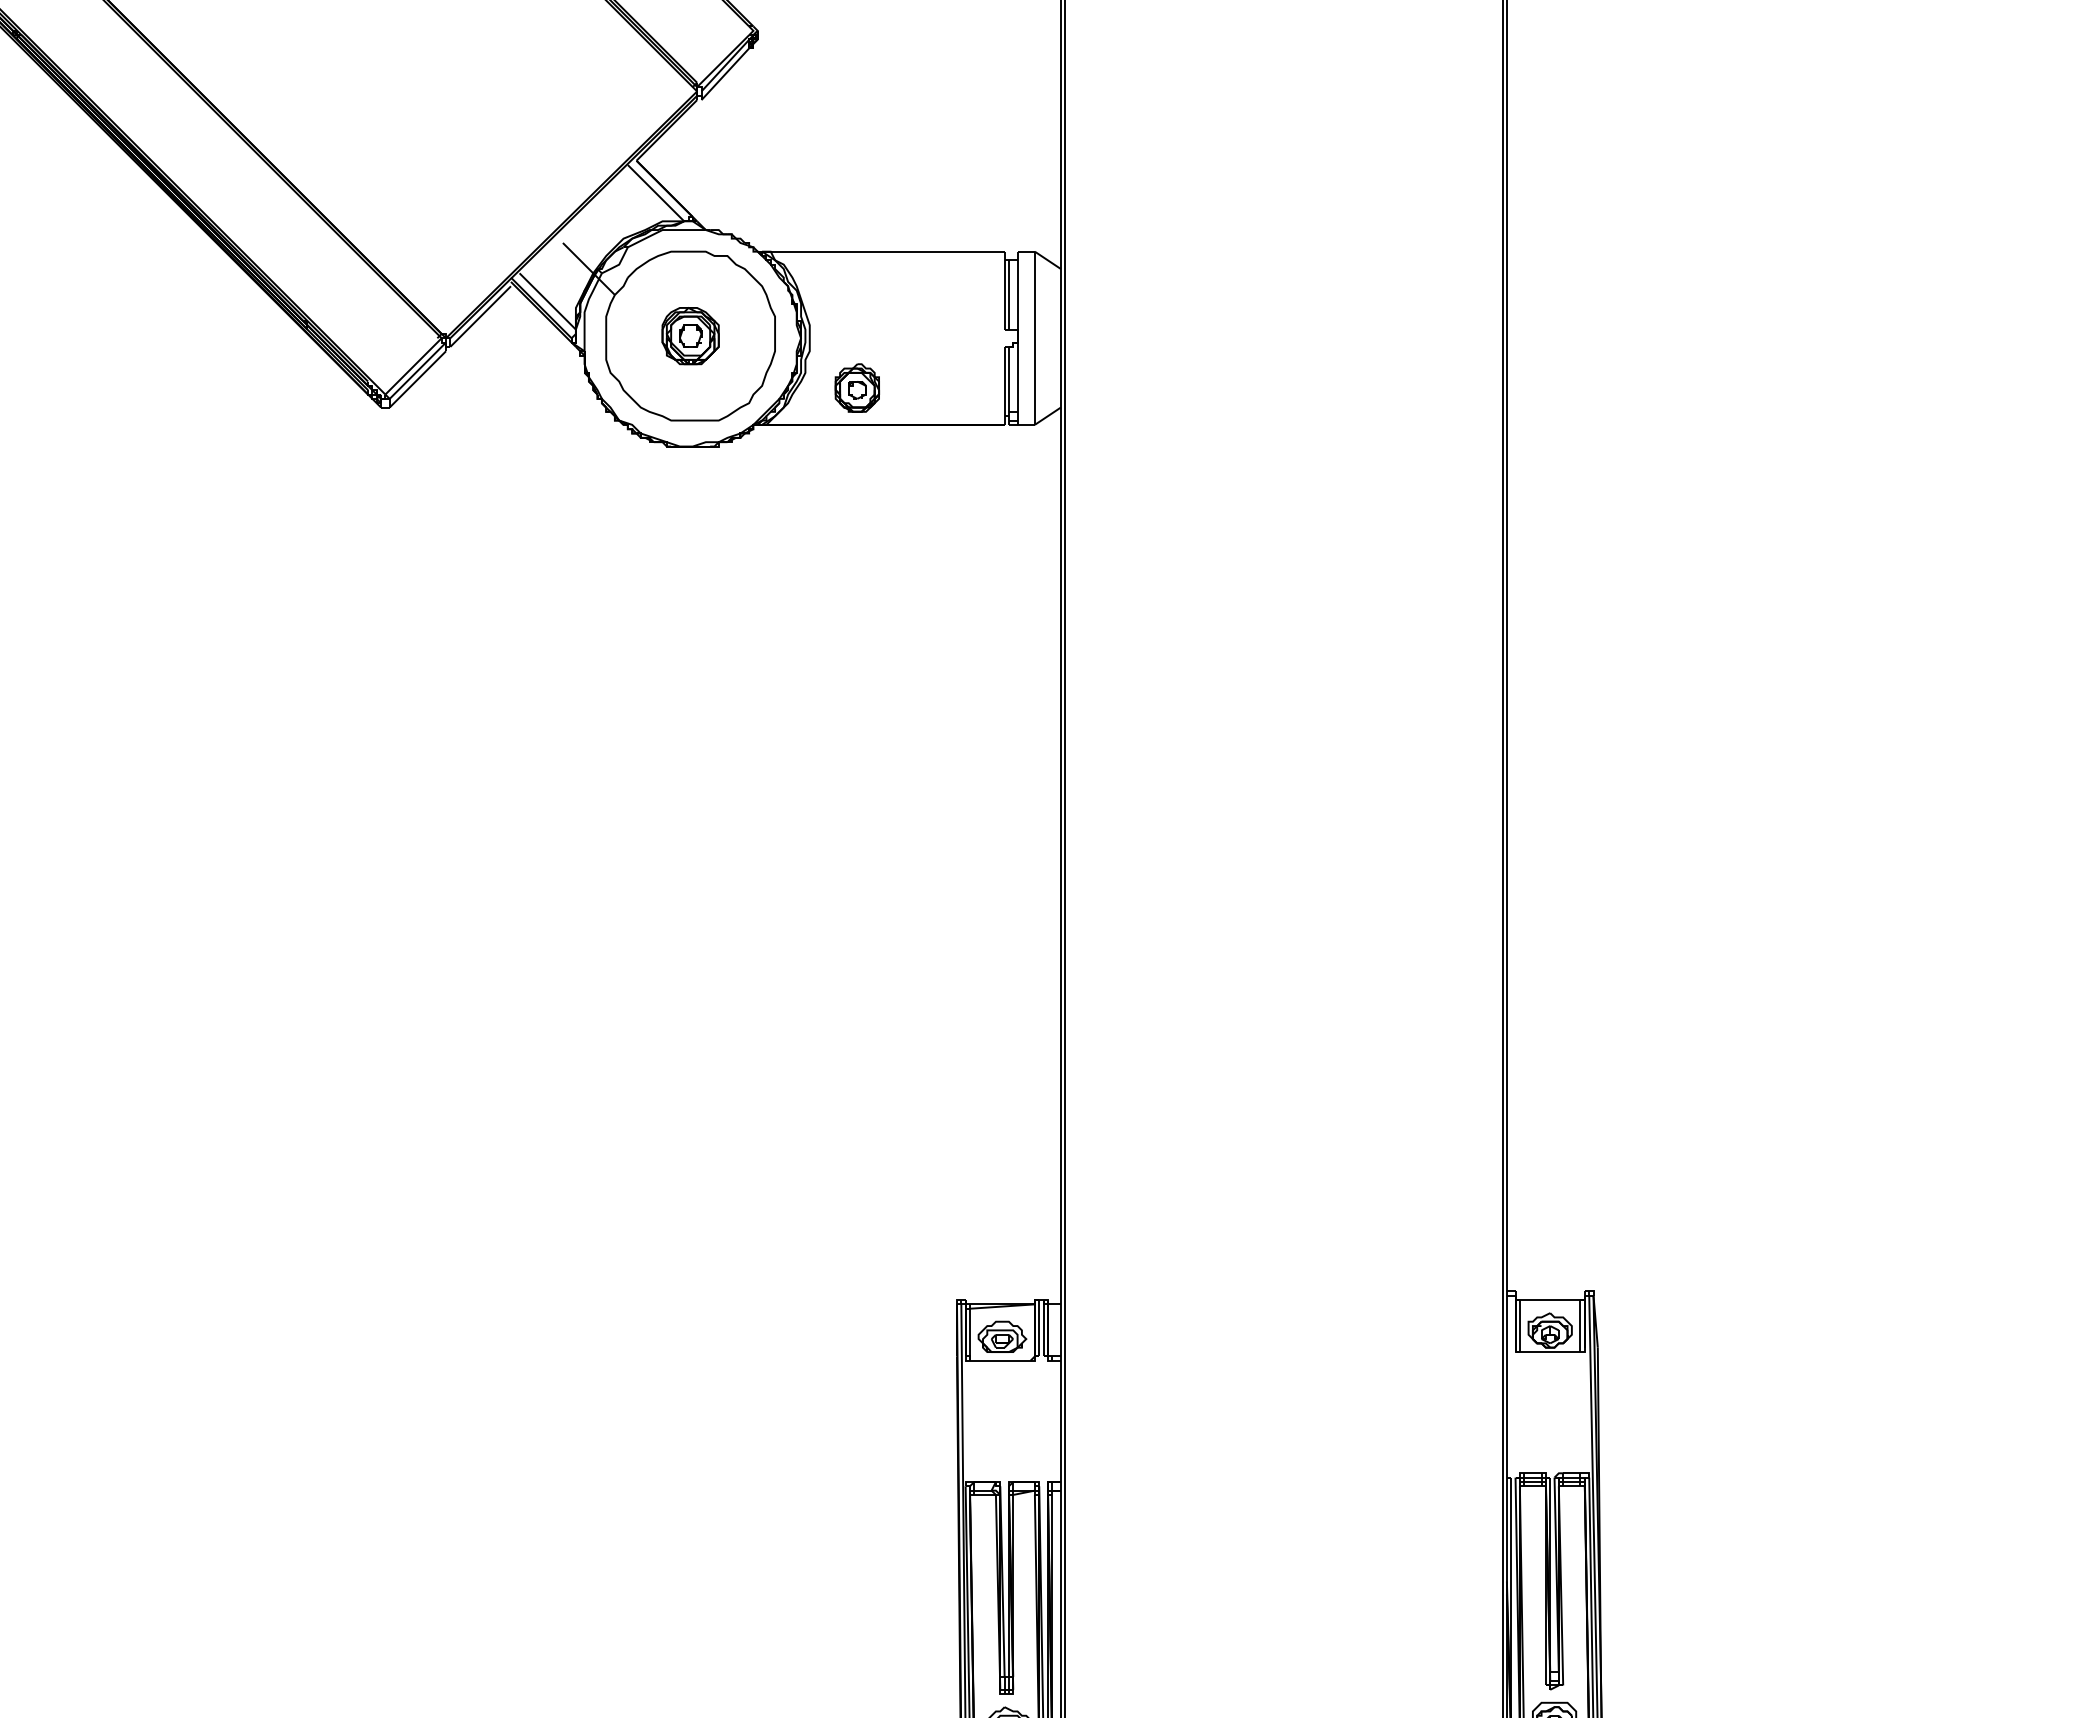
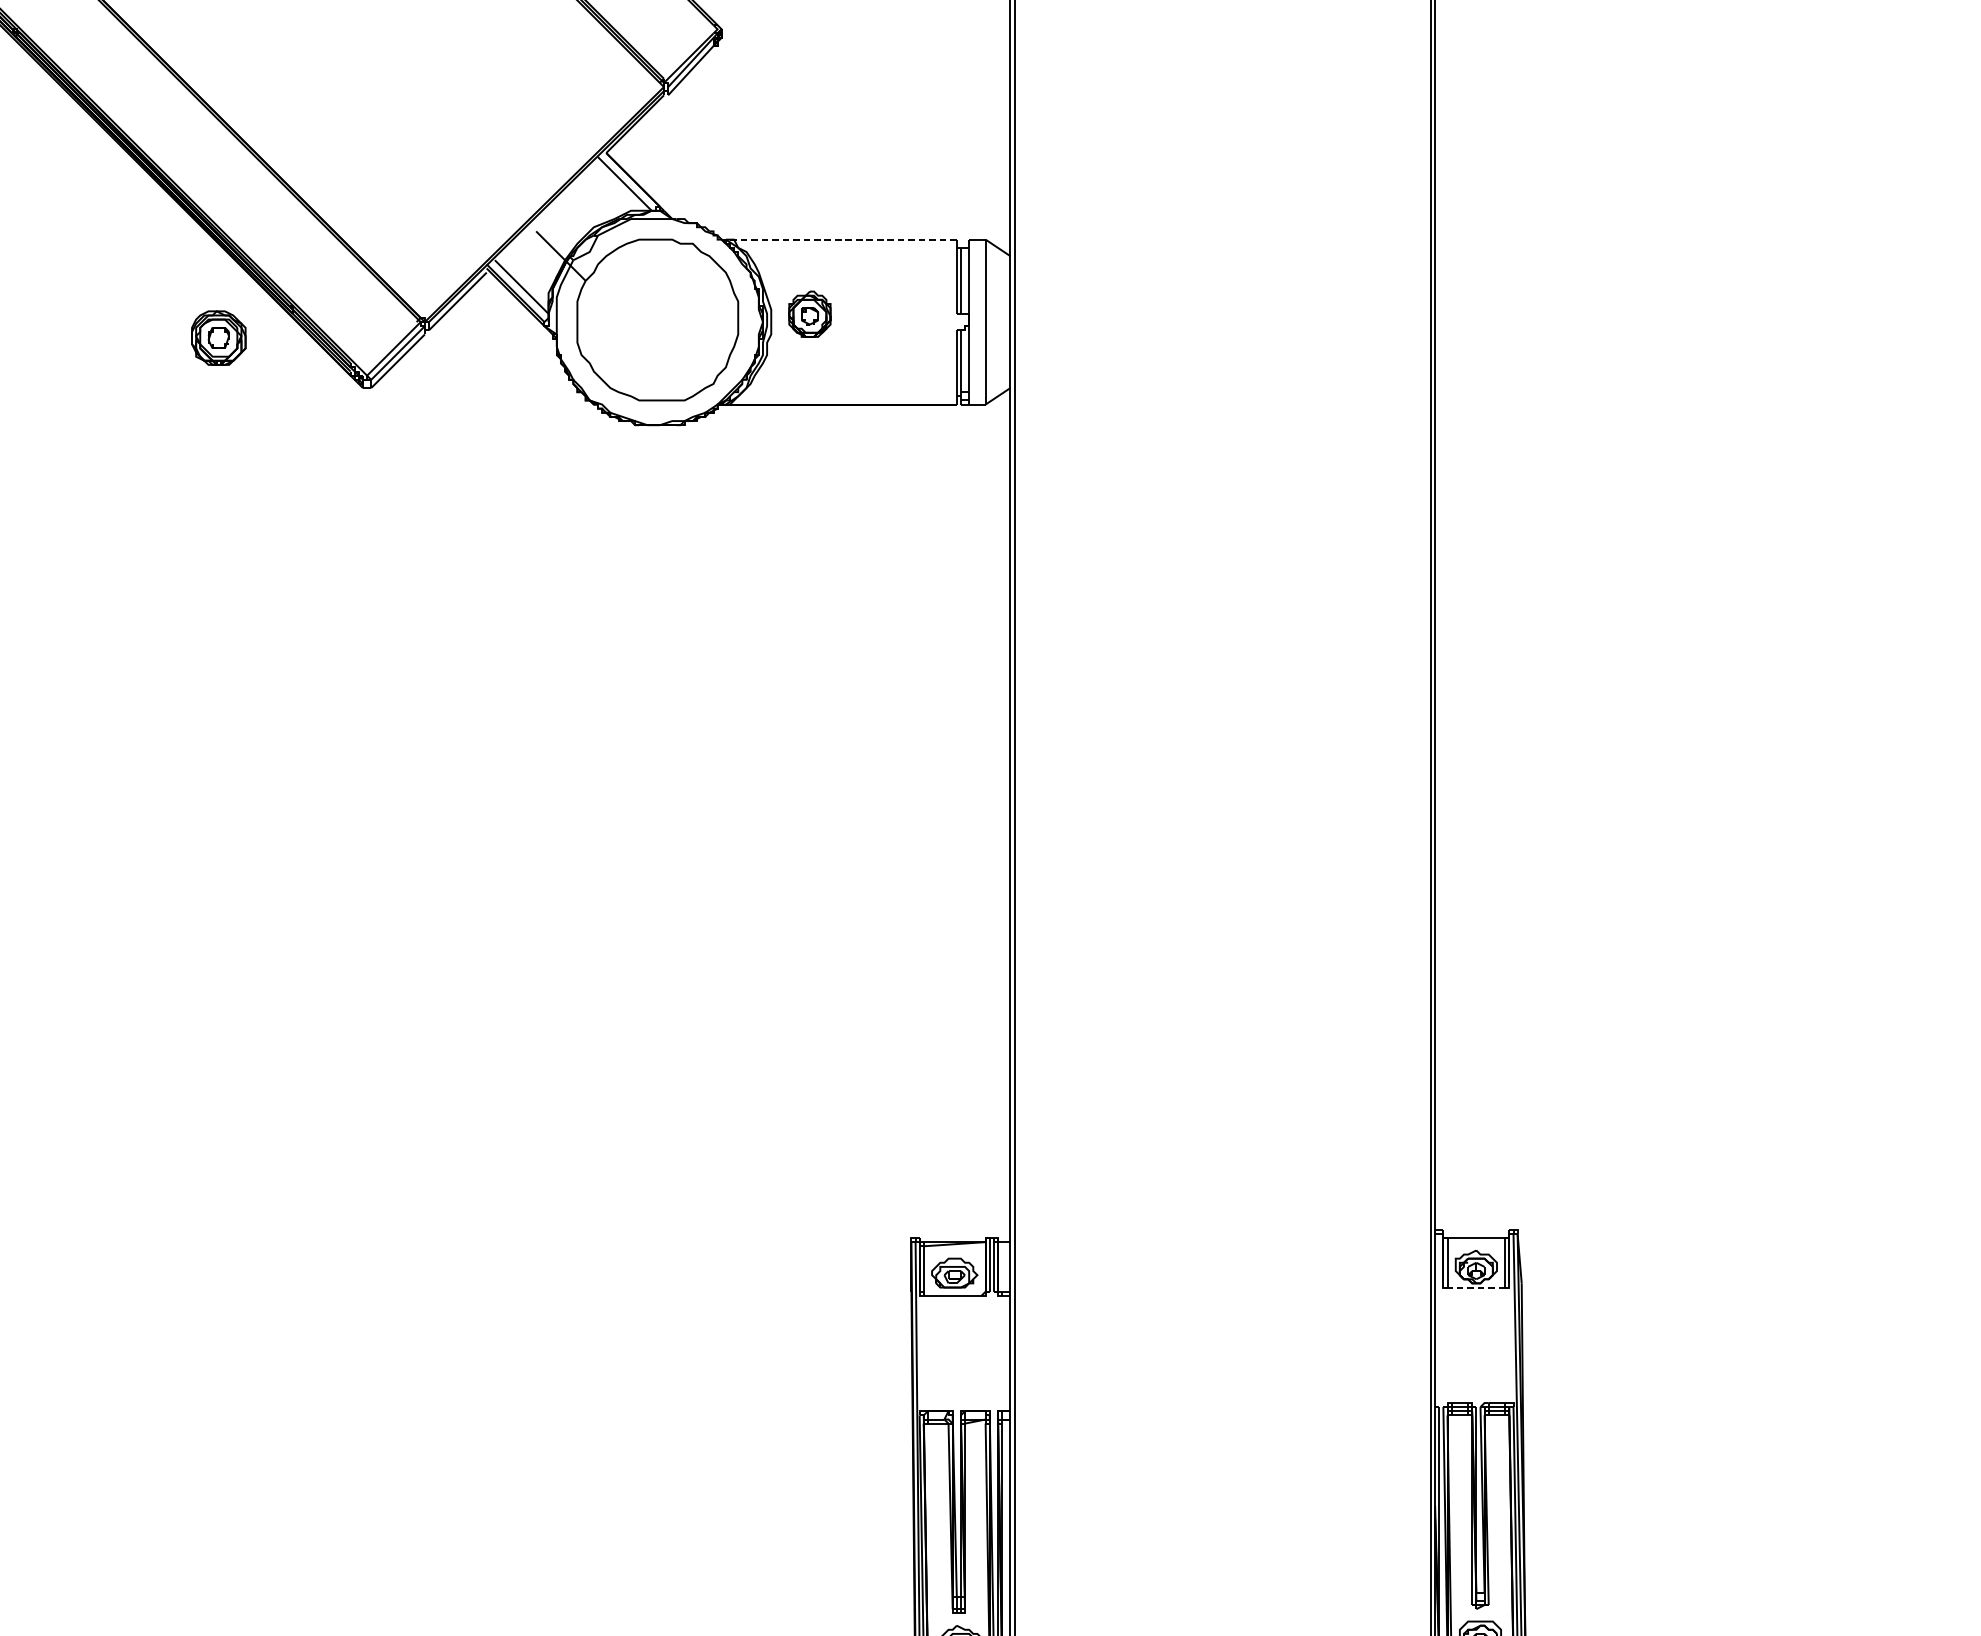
line: (882, 251) -> (840, 239), solid -> dashed
part: (690, 336) -> (218, 338), moved
part: (856, 387) -> (809, 313), moved
line: (1549, 1352) -> (1475, 1287), solid -> dashed

